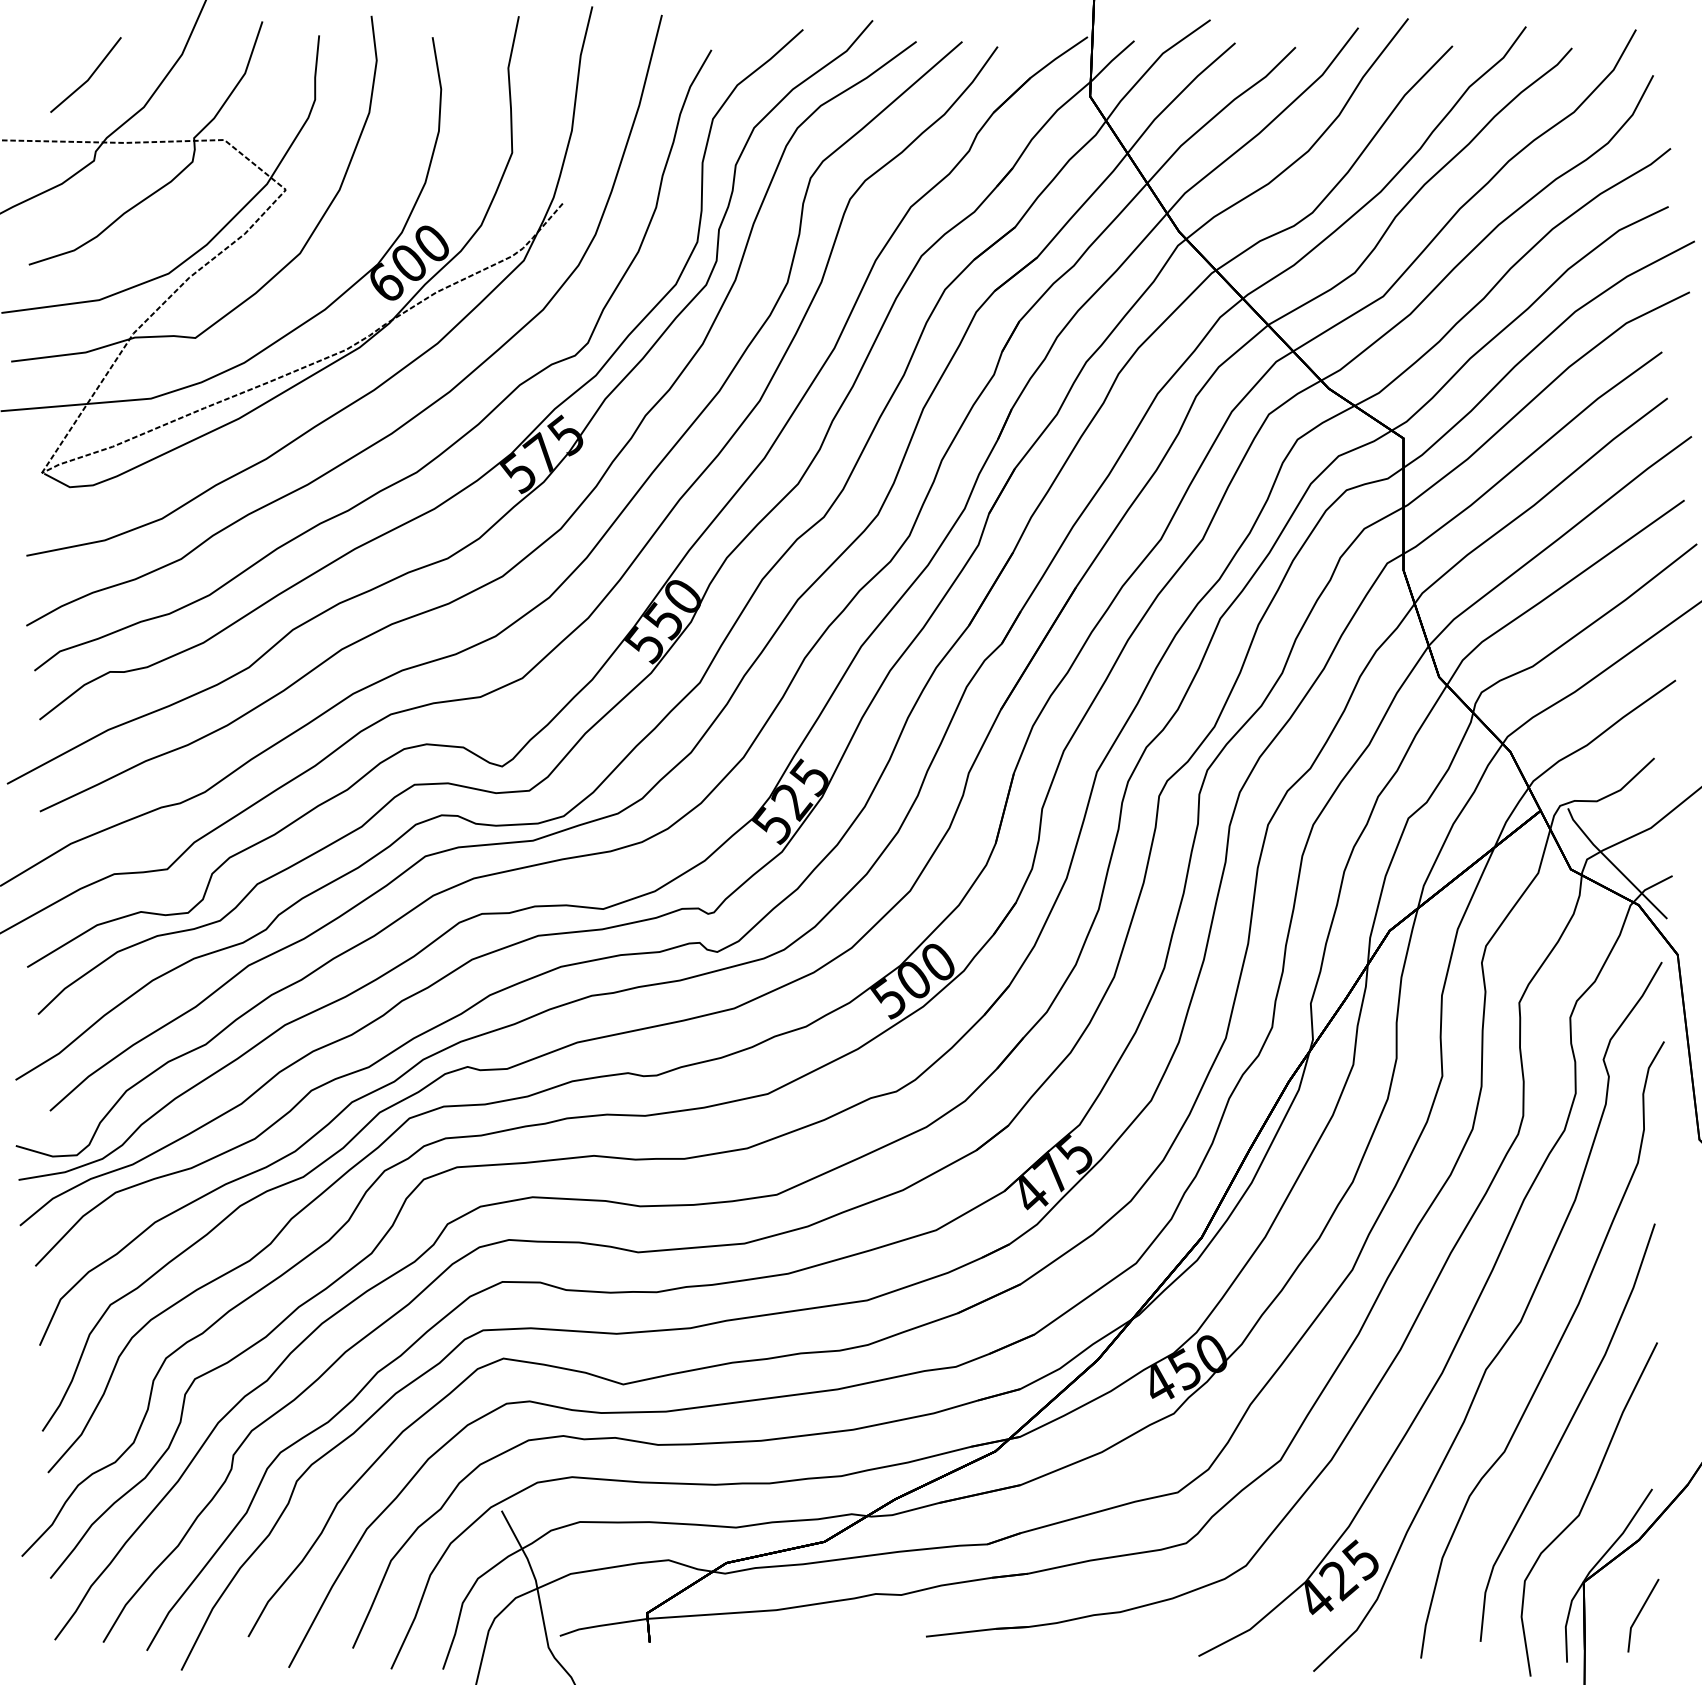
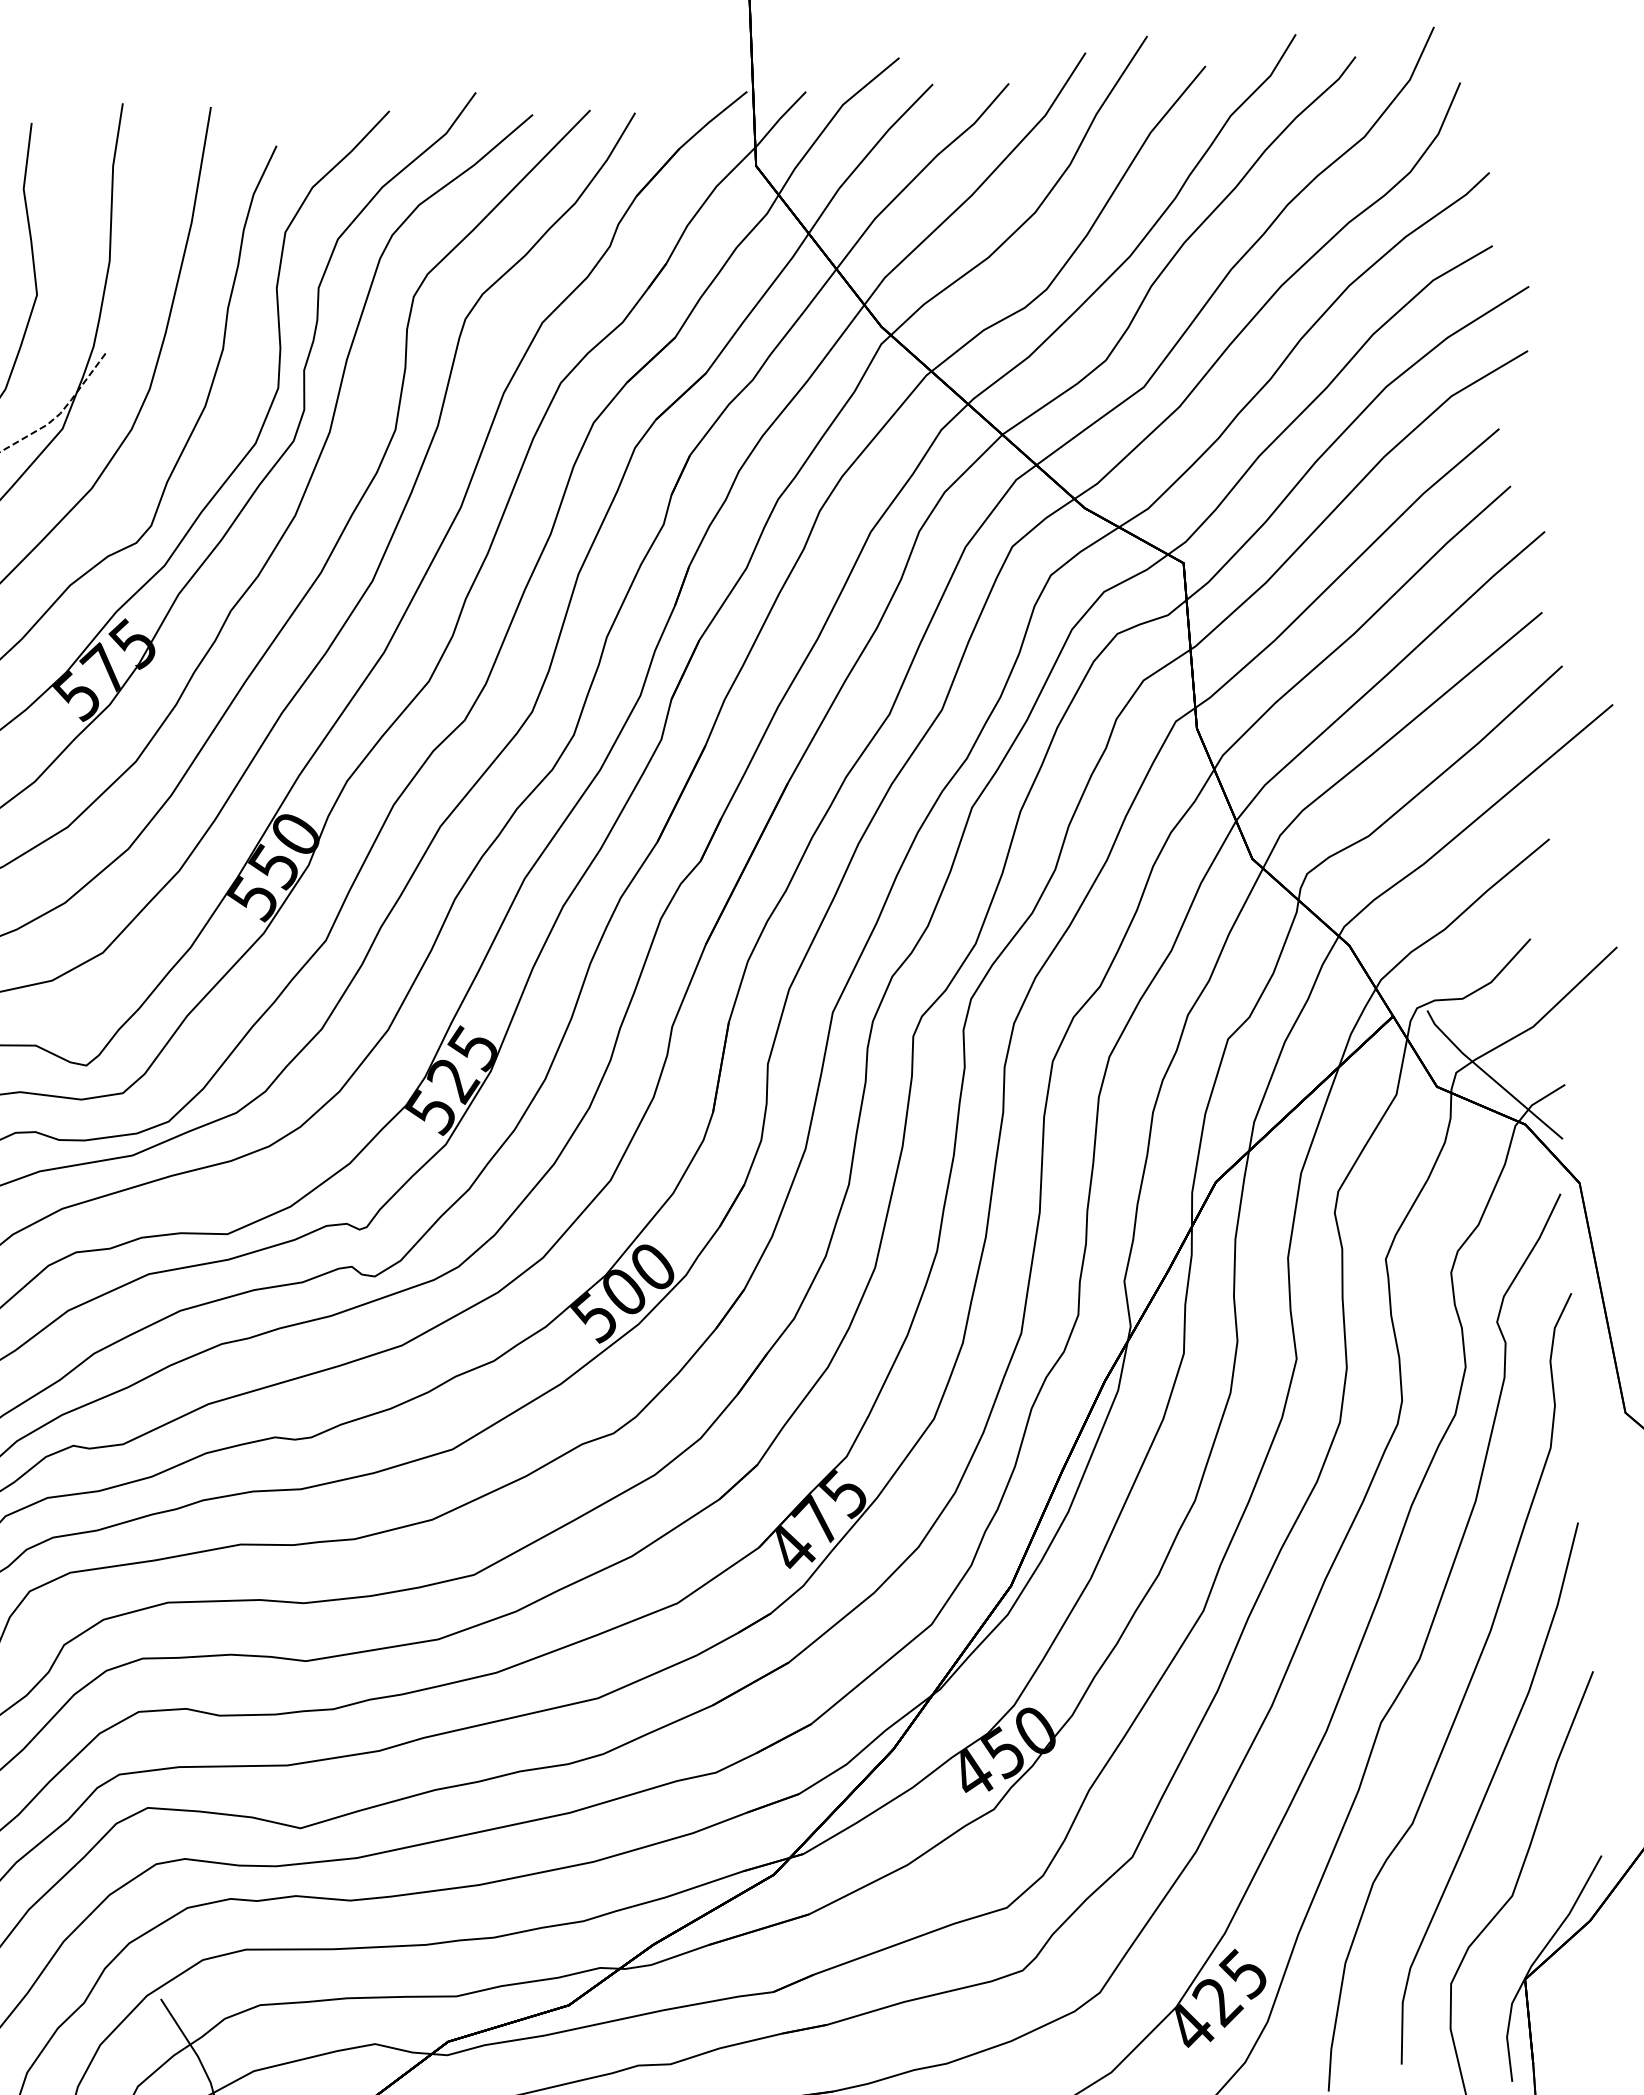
line: (1640, 1613) -> (1599, 2012), removed

